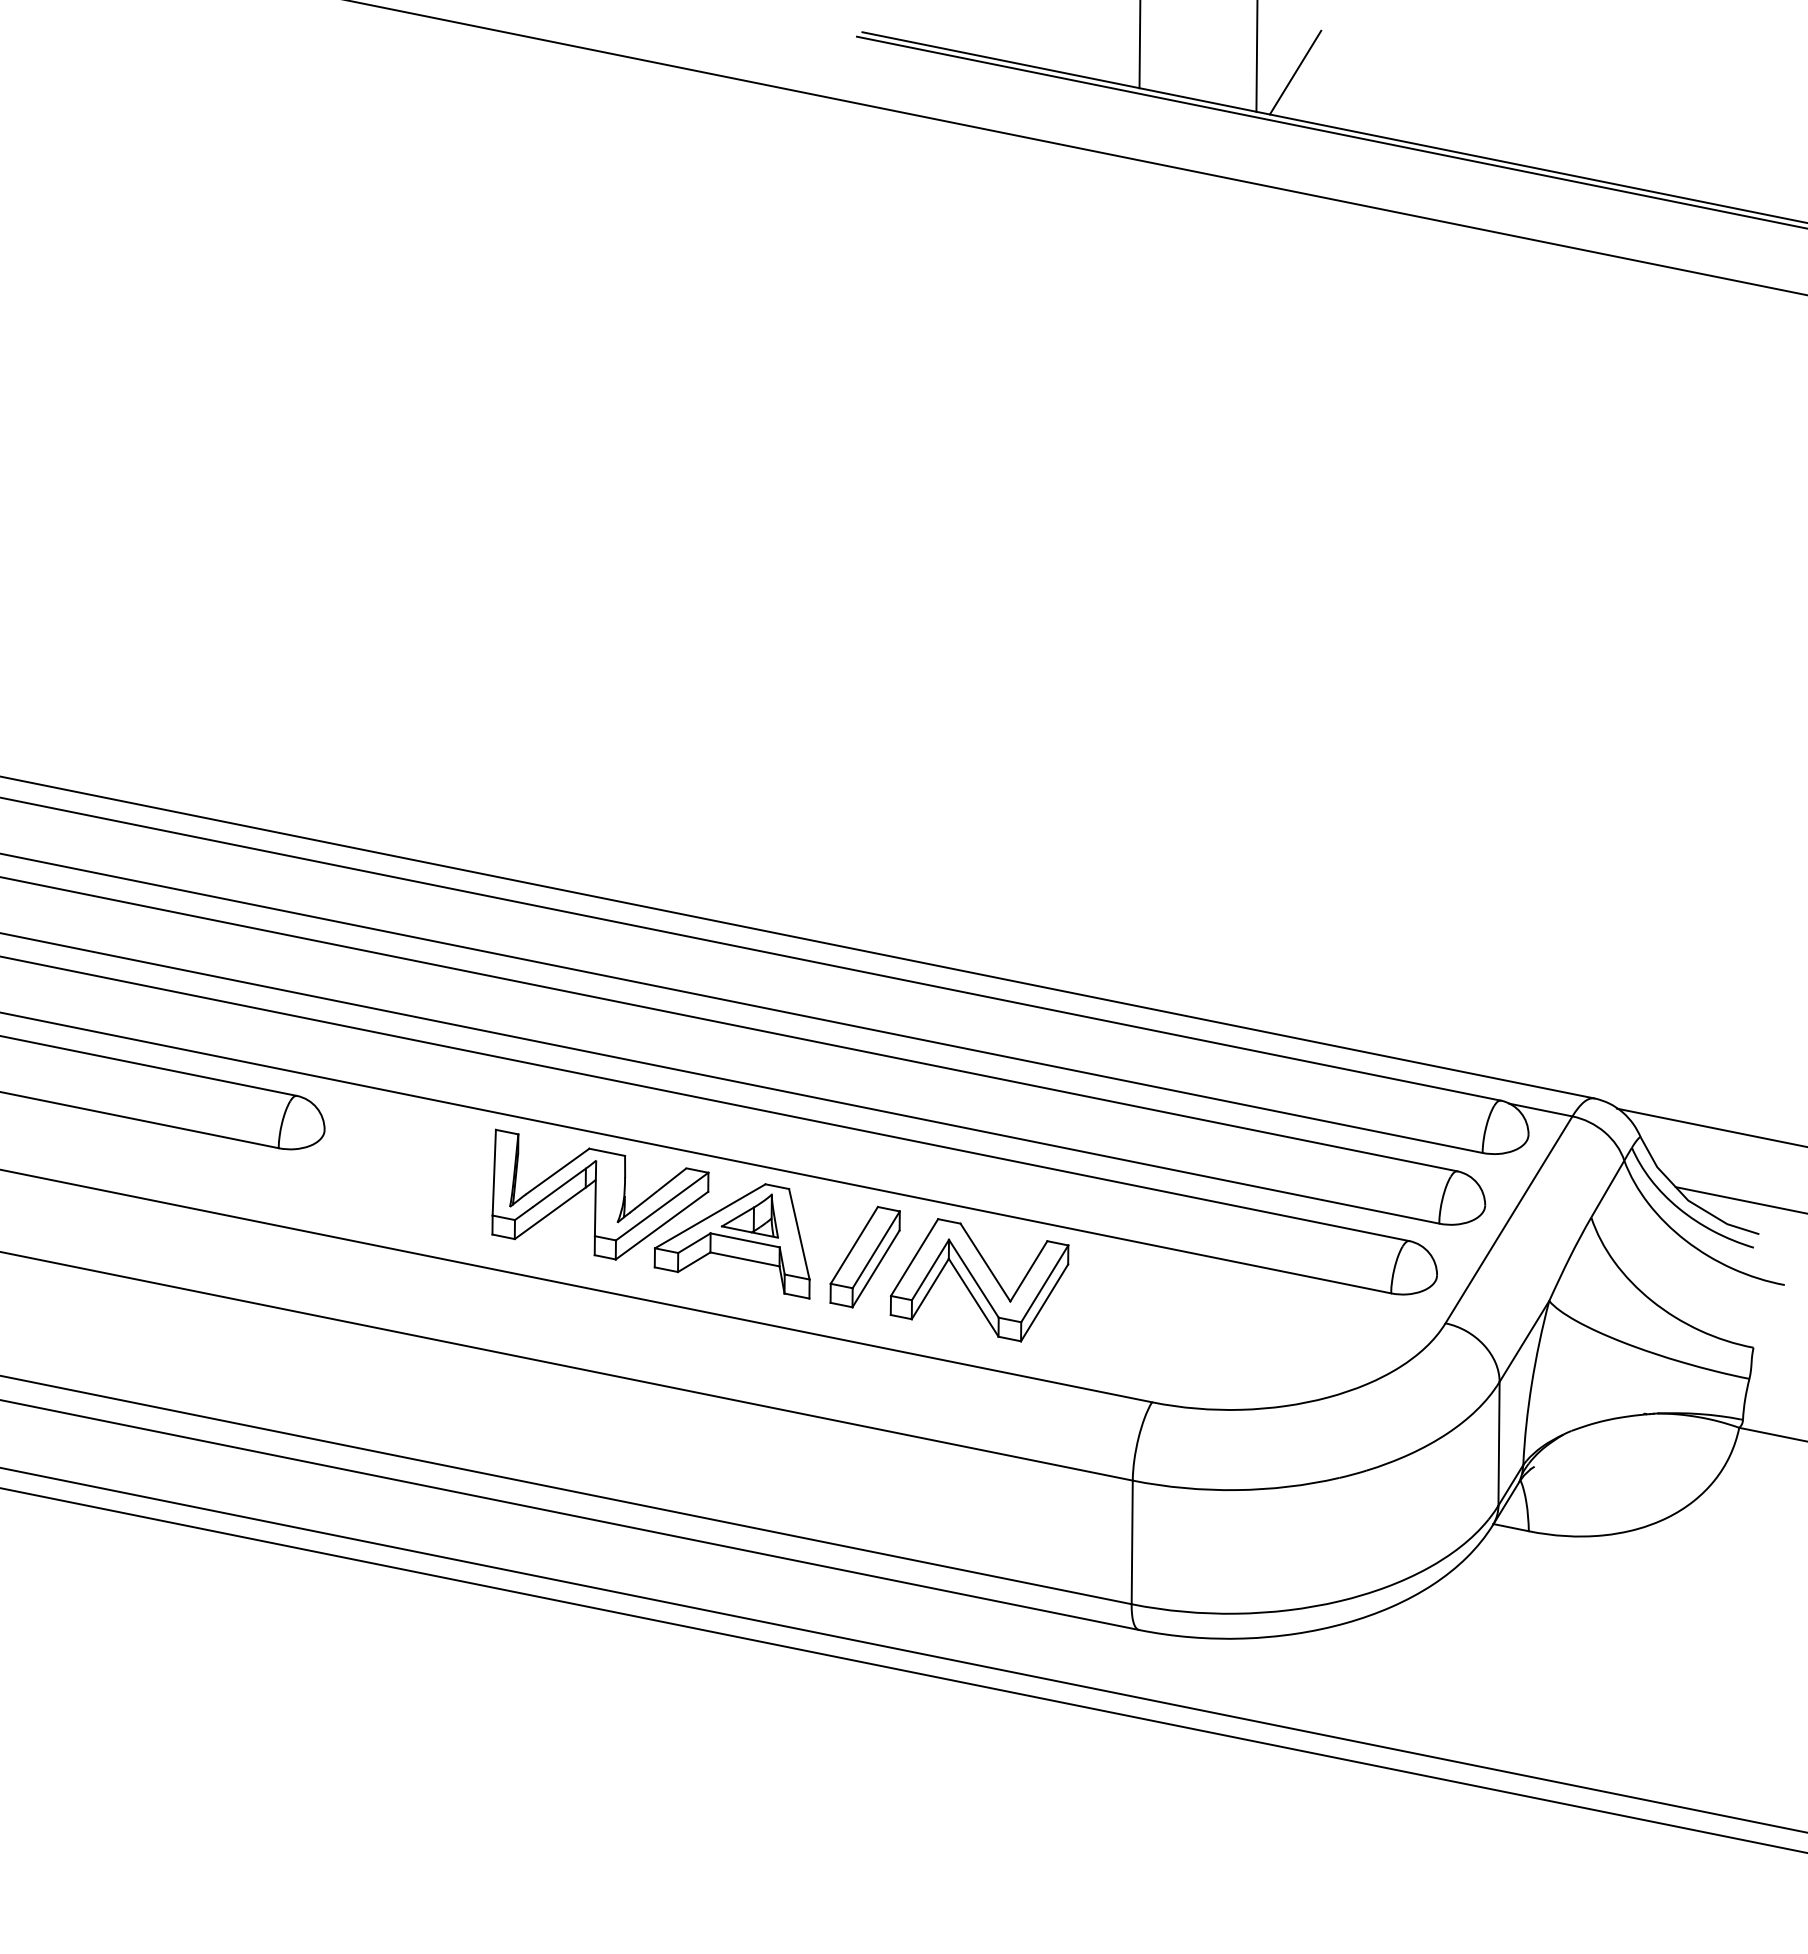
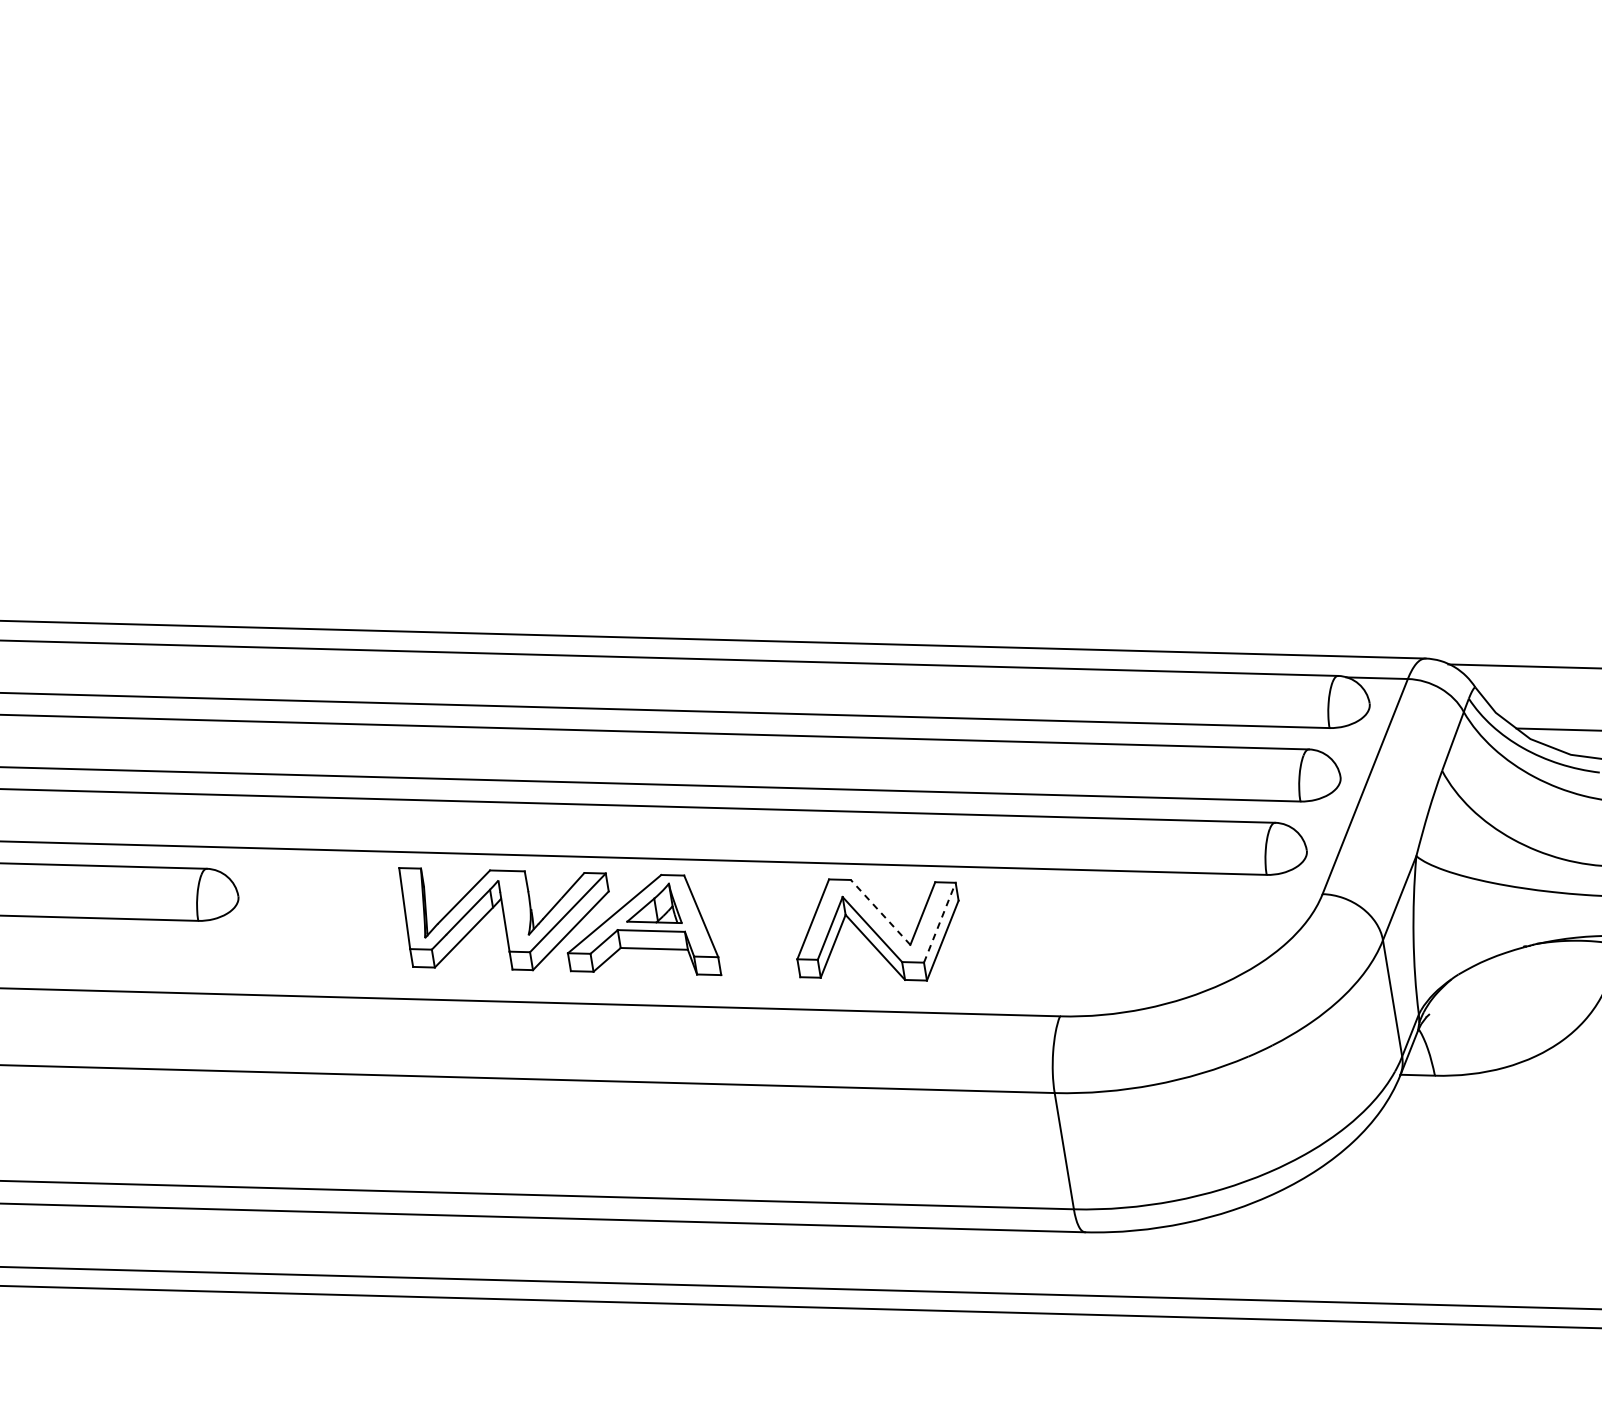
part: (864, 1256) -> (766, 926), removed
line: (985, 1262) -> (880, 912), solid -> dashed
line: (1045, 1283) -> (940, 922), solid -> dashed

